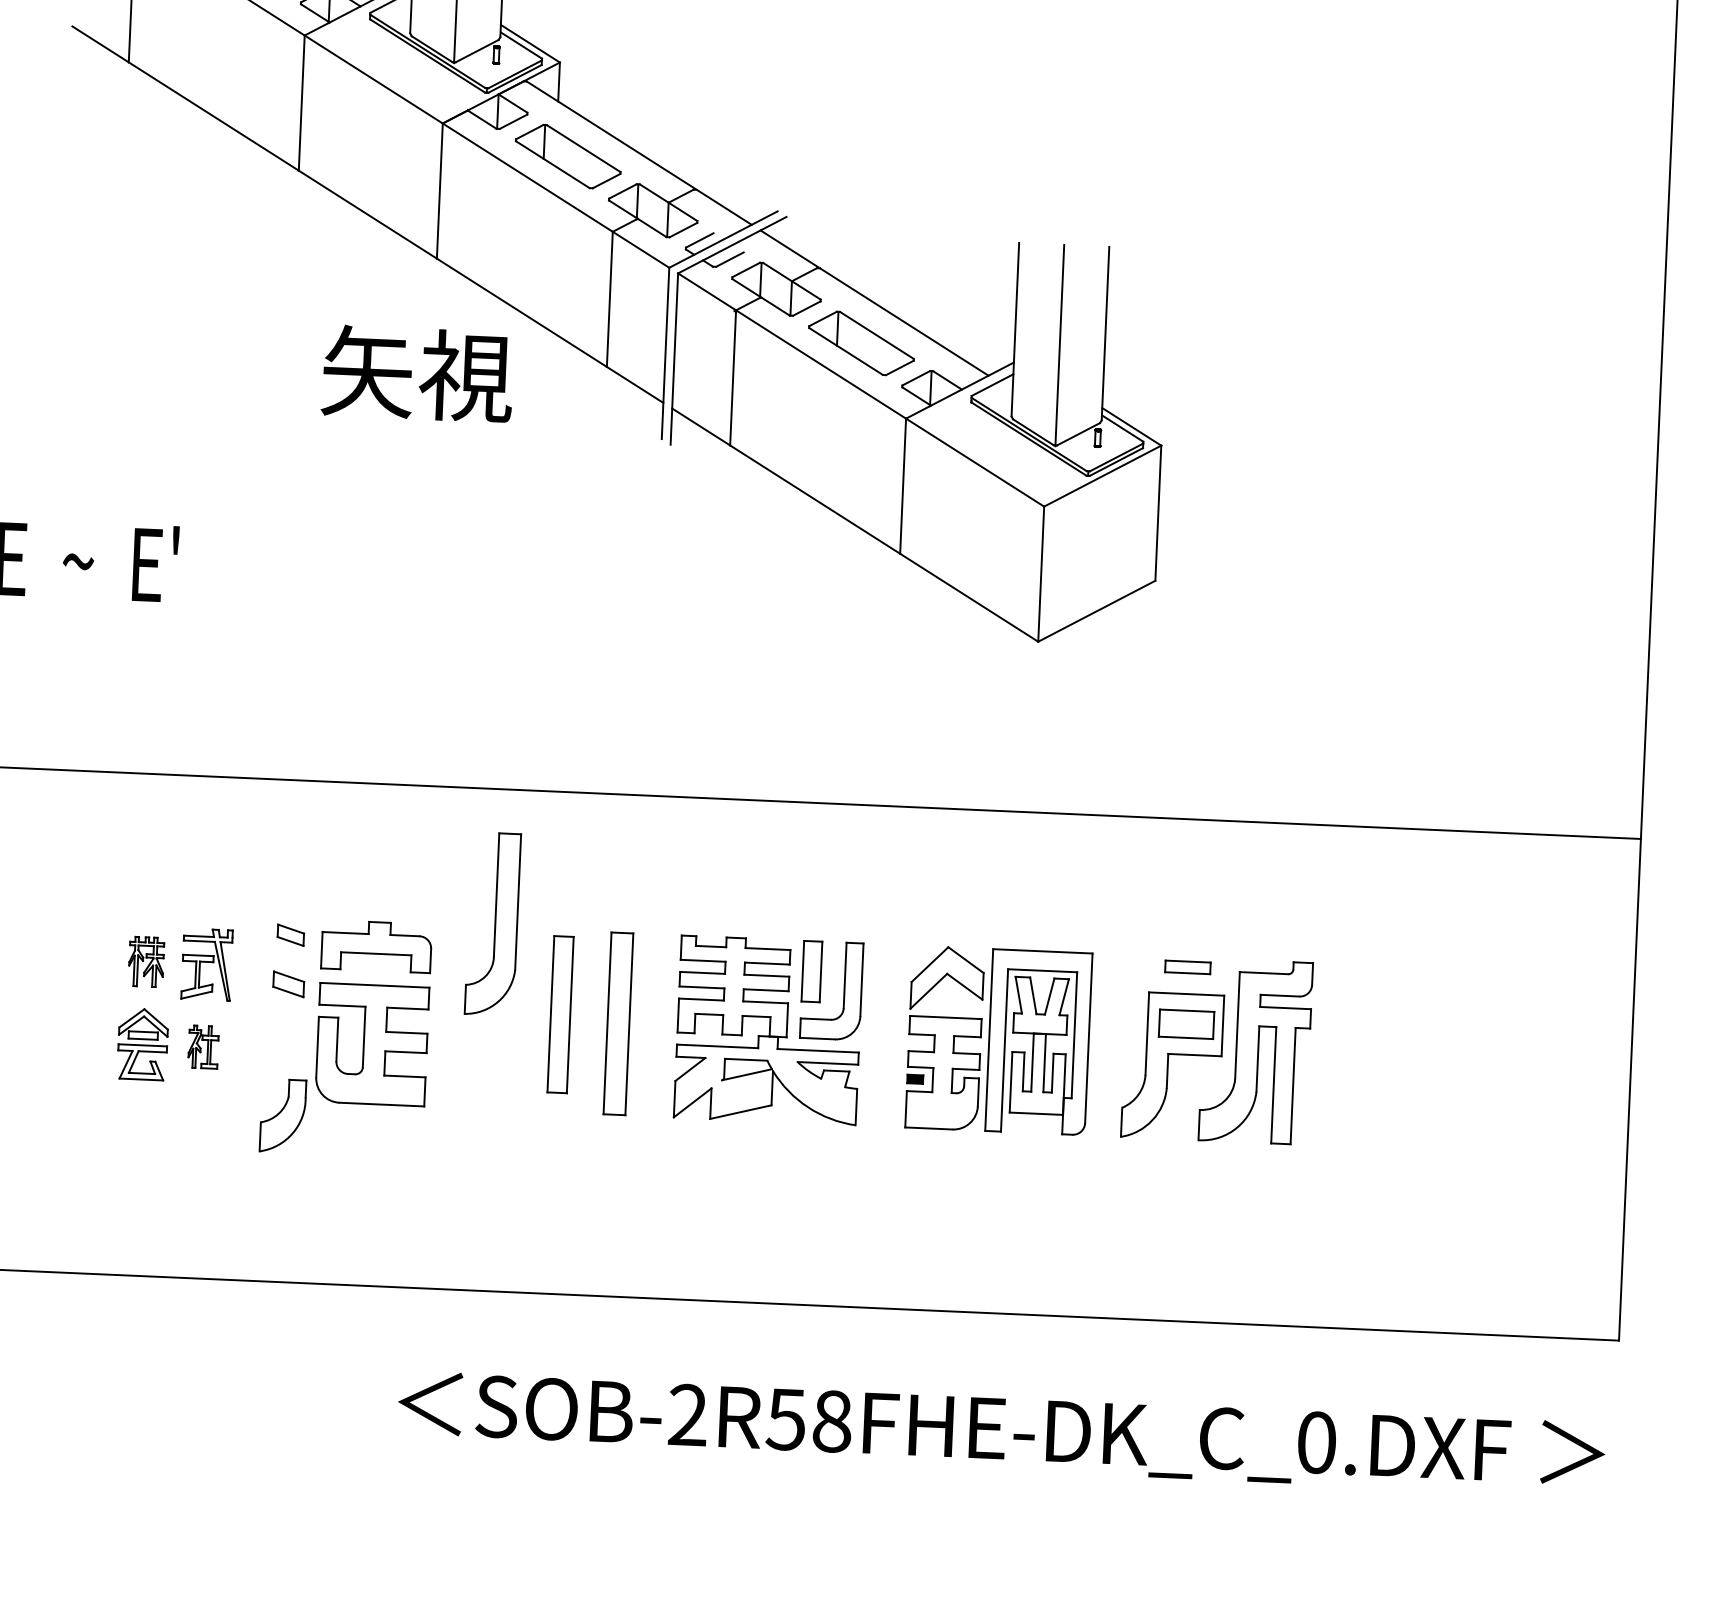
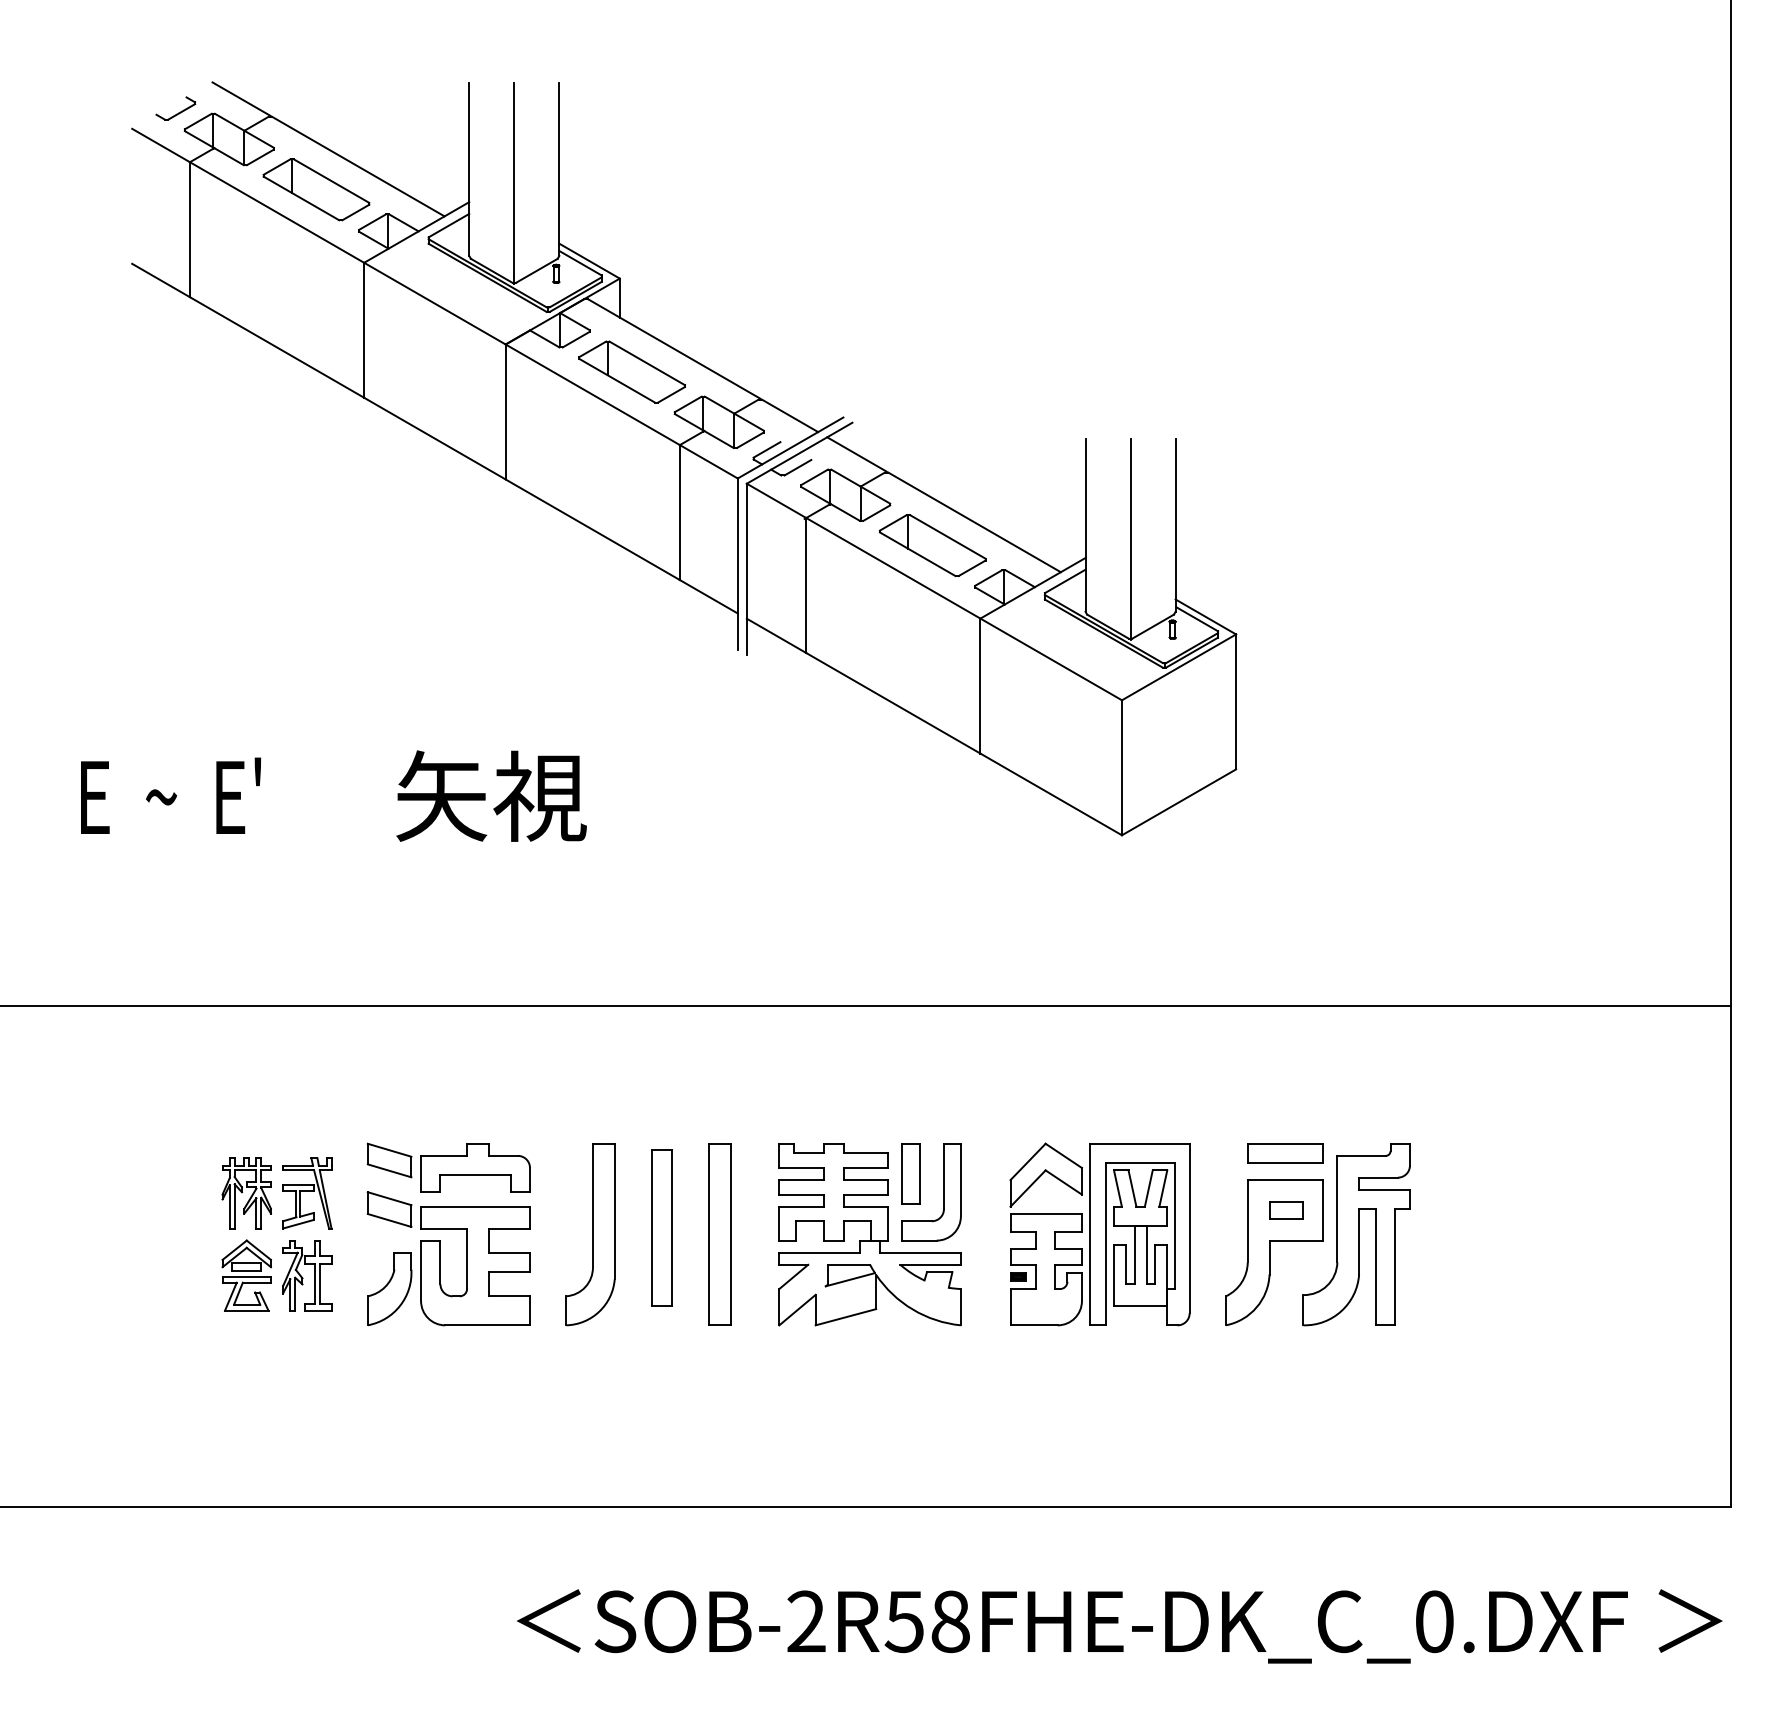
text: (417, 373) -> (491, 795), moved
part: (492, 924) -> (590, 1234), moved
part: (290, 935) -> (389, 1160), size x1.67
part: (146, 962) -> (246, 1193), size x1.43
part: (1188, 967) -> (1285, 1153), size x1.67
part: (288, 984) -> (389, 1209), size x1.43
part: (1186, 1024) -> (1286, 1210), size x0.62
part: (203, 1046) -> (307, 1275), size x1.67
part: (282, 1116) -> (389, 1289), moved

